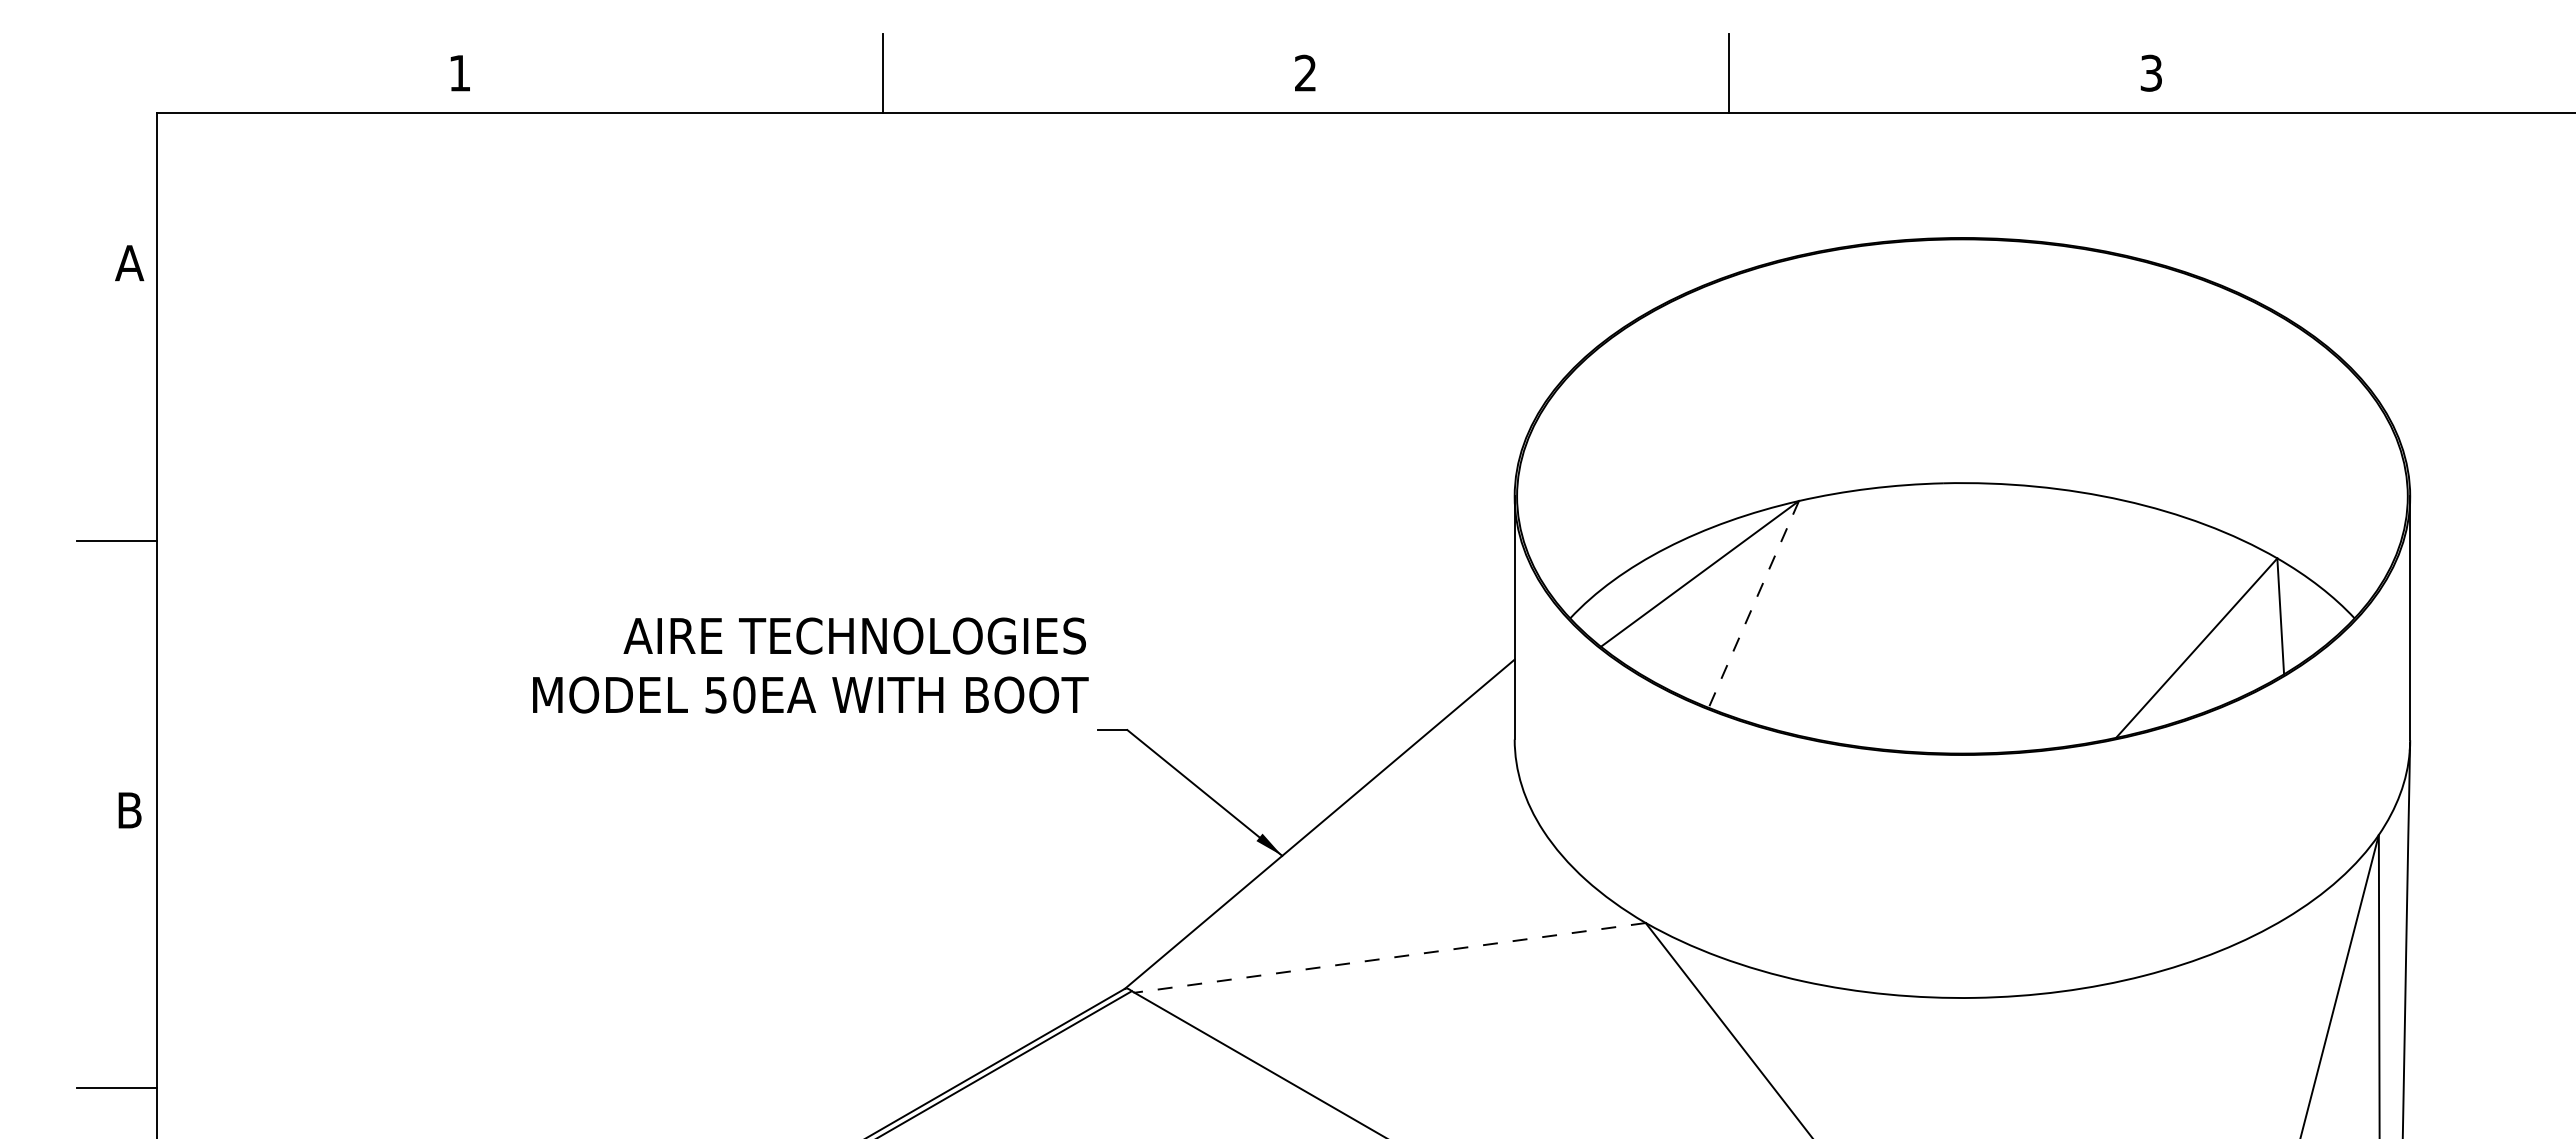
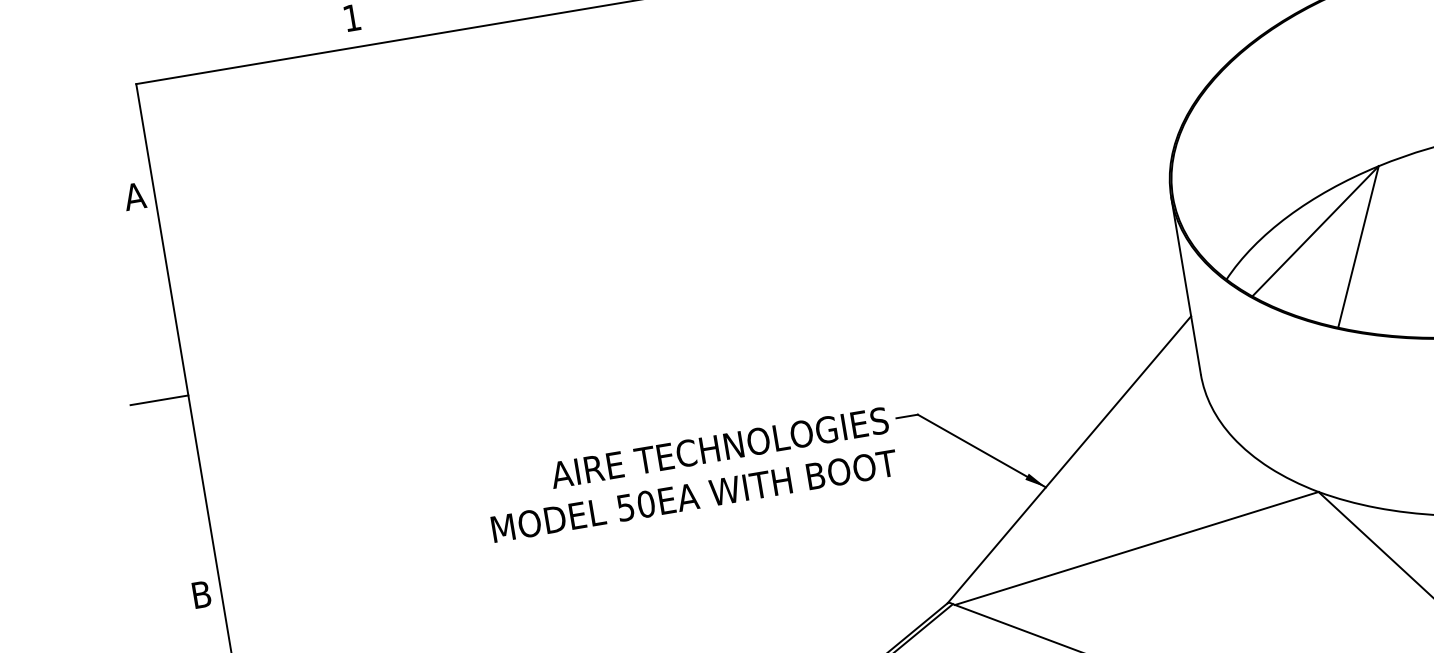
line: (1753, 604) -> (1358, 247), dashed -> solid
text: (810, 665) -> (690, 474), moved
line: (1390, 957) -> (1137, 548), dashed -> solid

